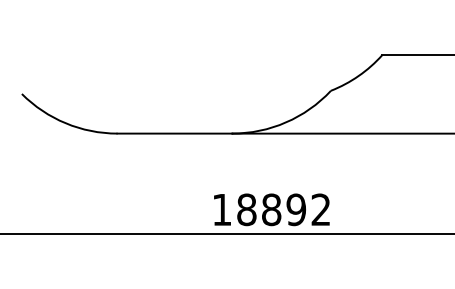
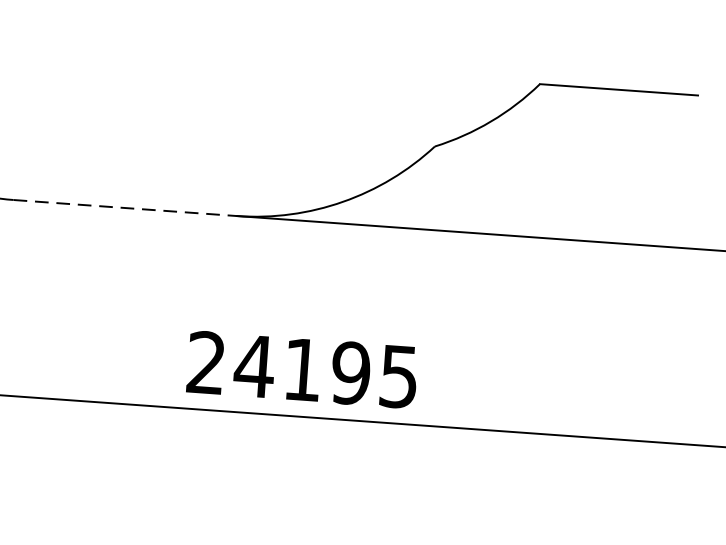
line: (175, 133) -> (126, 207), solid -> dashed
text: (271, 209) -> (302, 369), 18892 -> 24195

